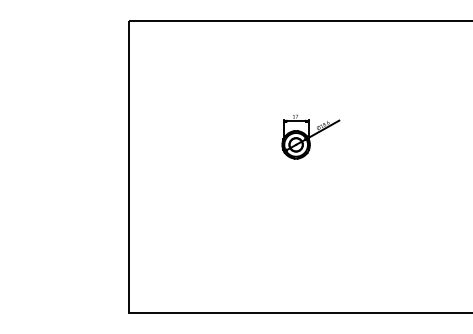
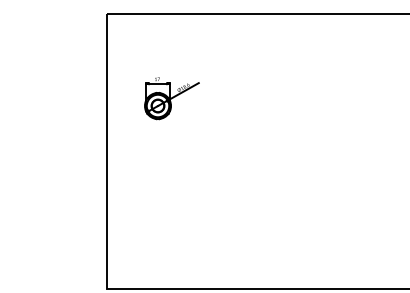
part: (310, 136) -> (171, 98), moved

